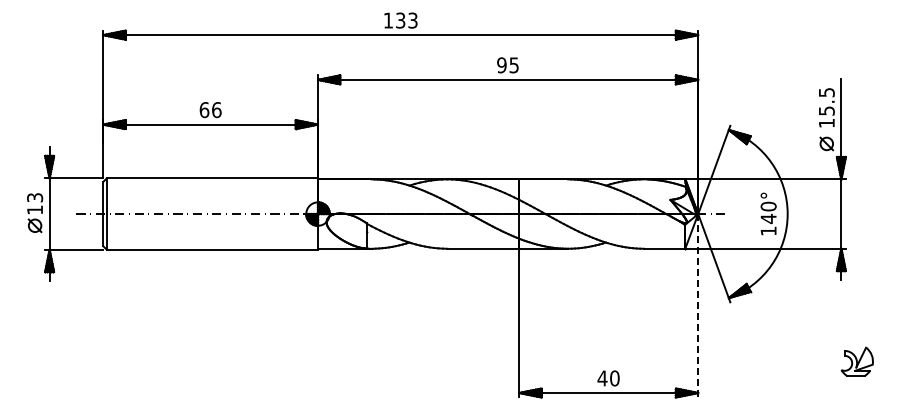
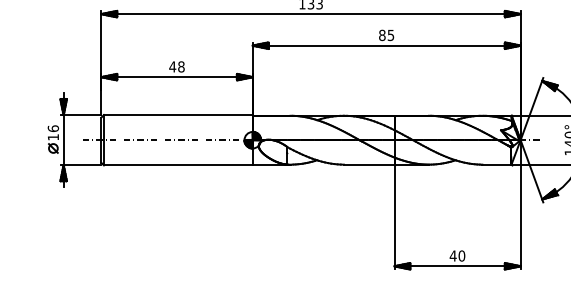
text: (501, 65) -> (382, 35), 95 -> 85
text: (210, 110) -> (176, 67), 66 -> 48
text: (35, 197) -> (53, 128), 13 -> 16
line: (698, 305) -> (520, 204), dashed -> solid

